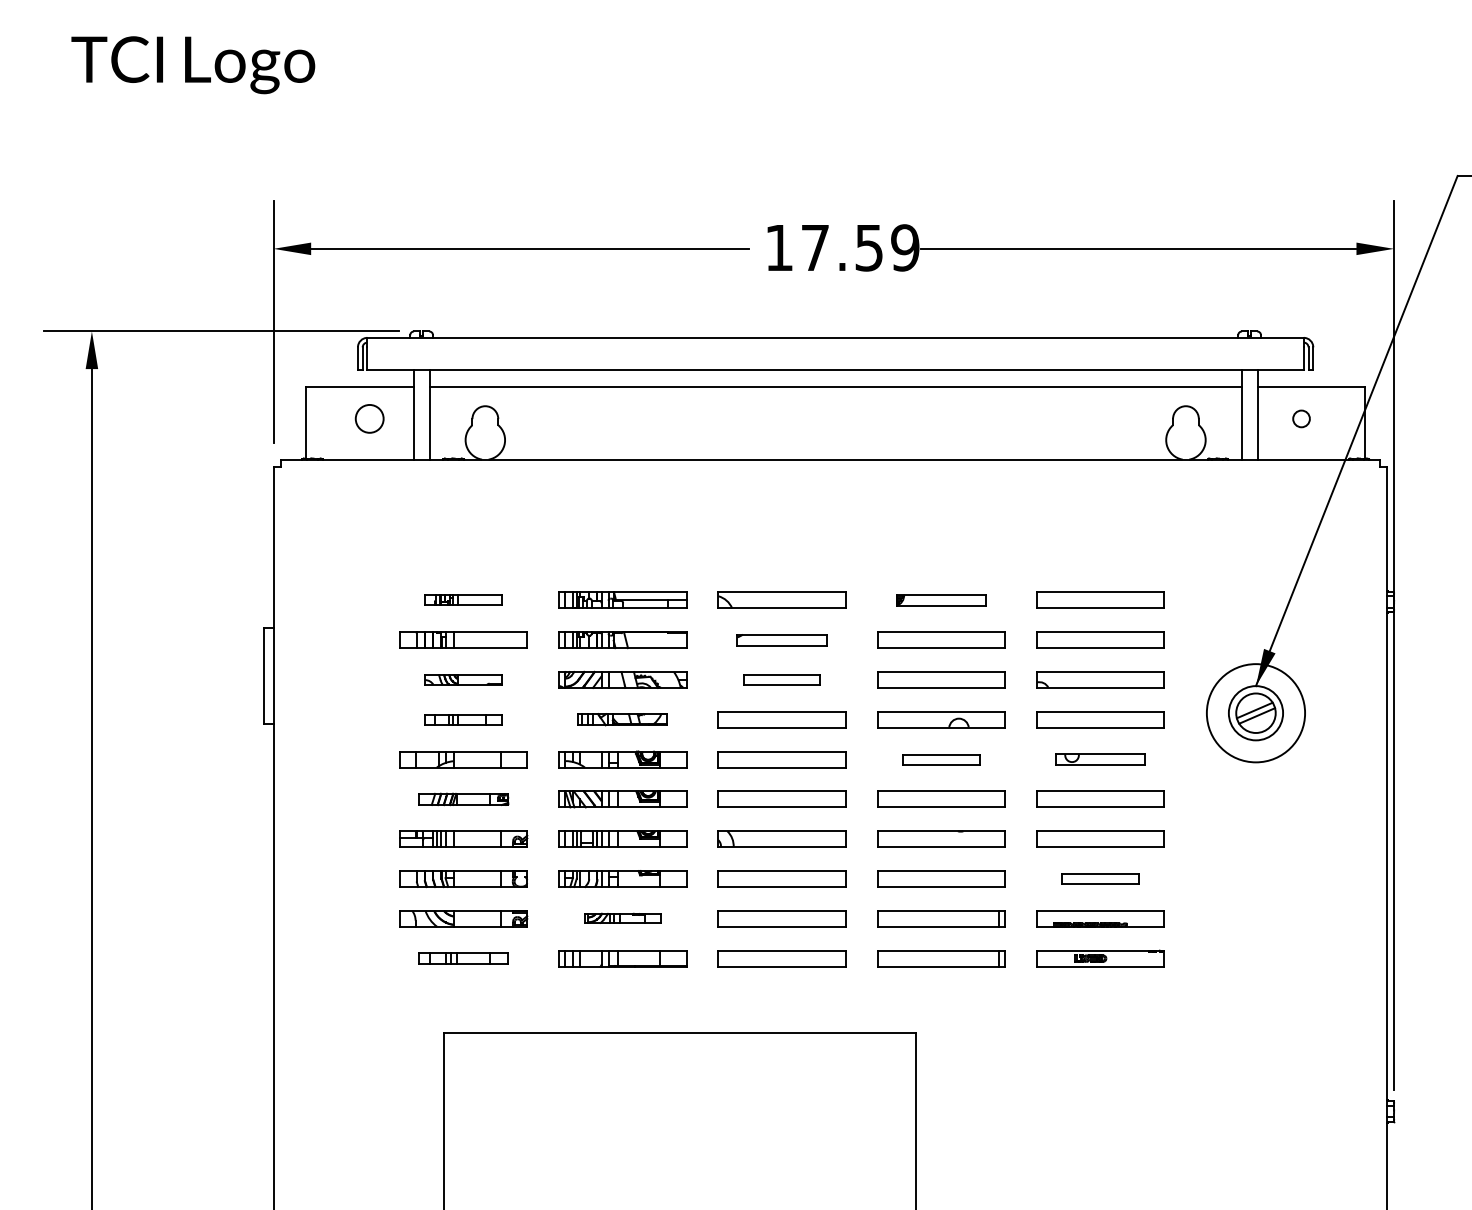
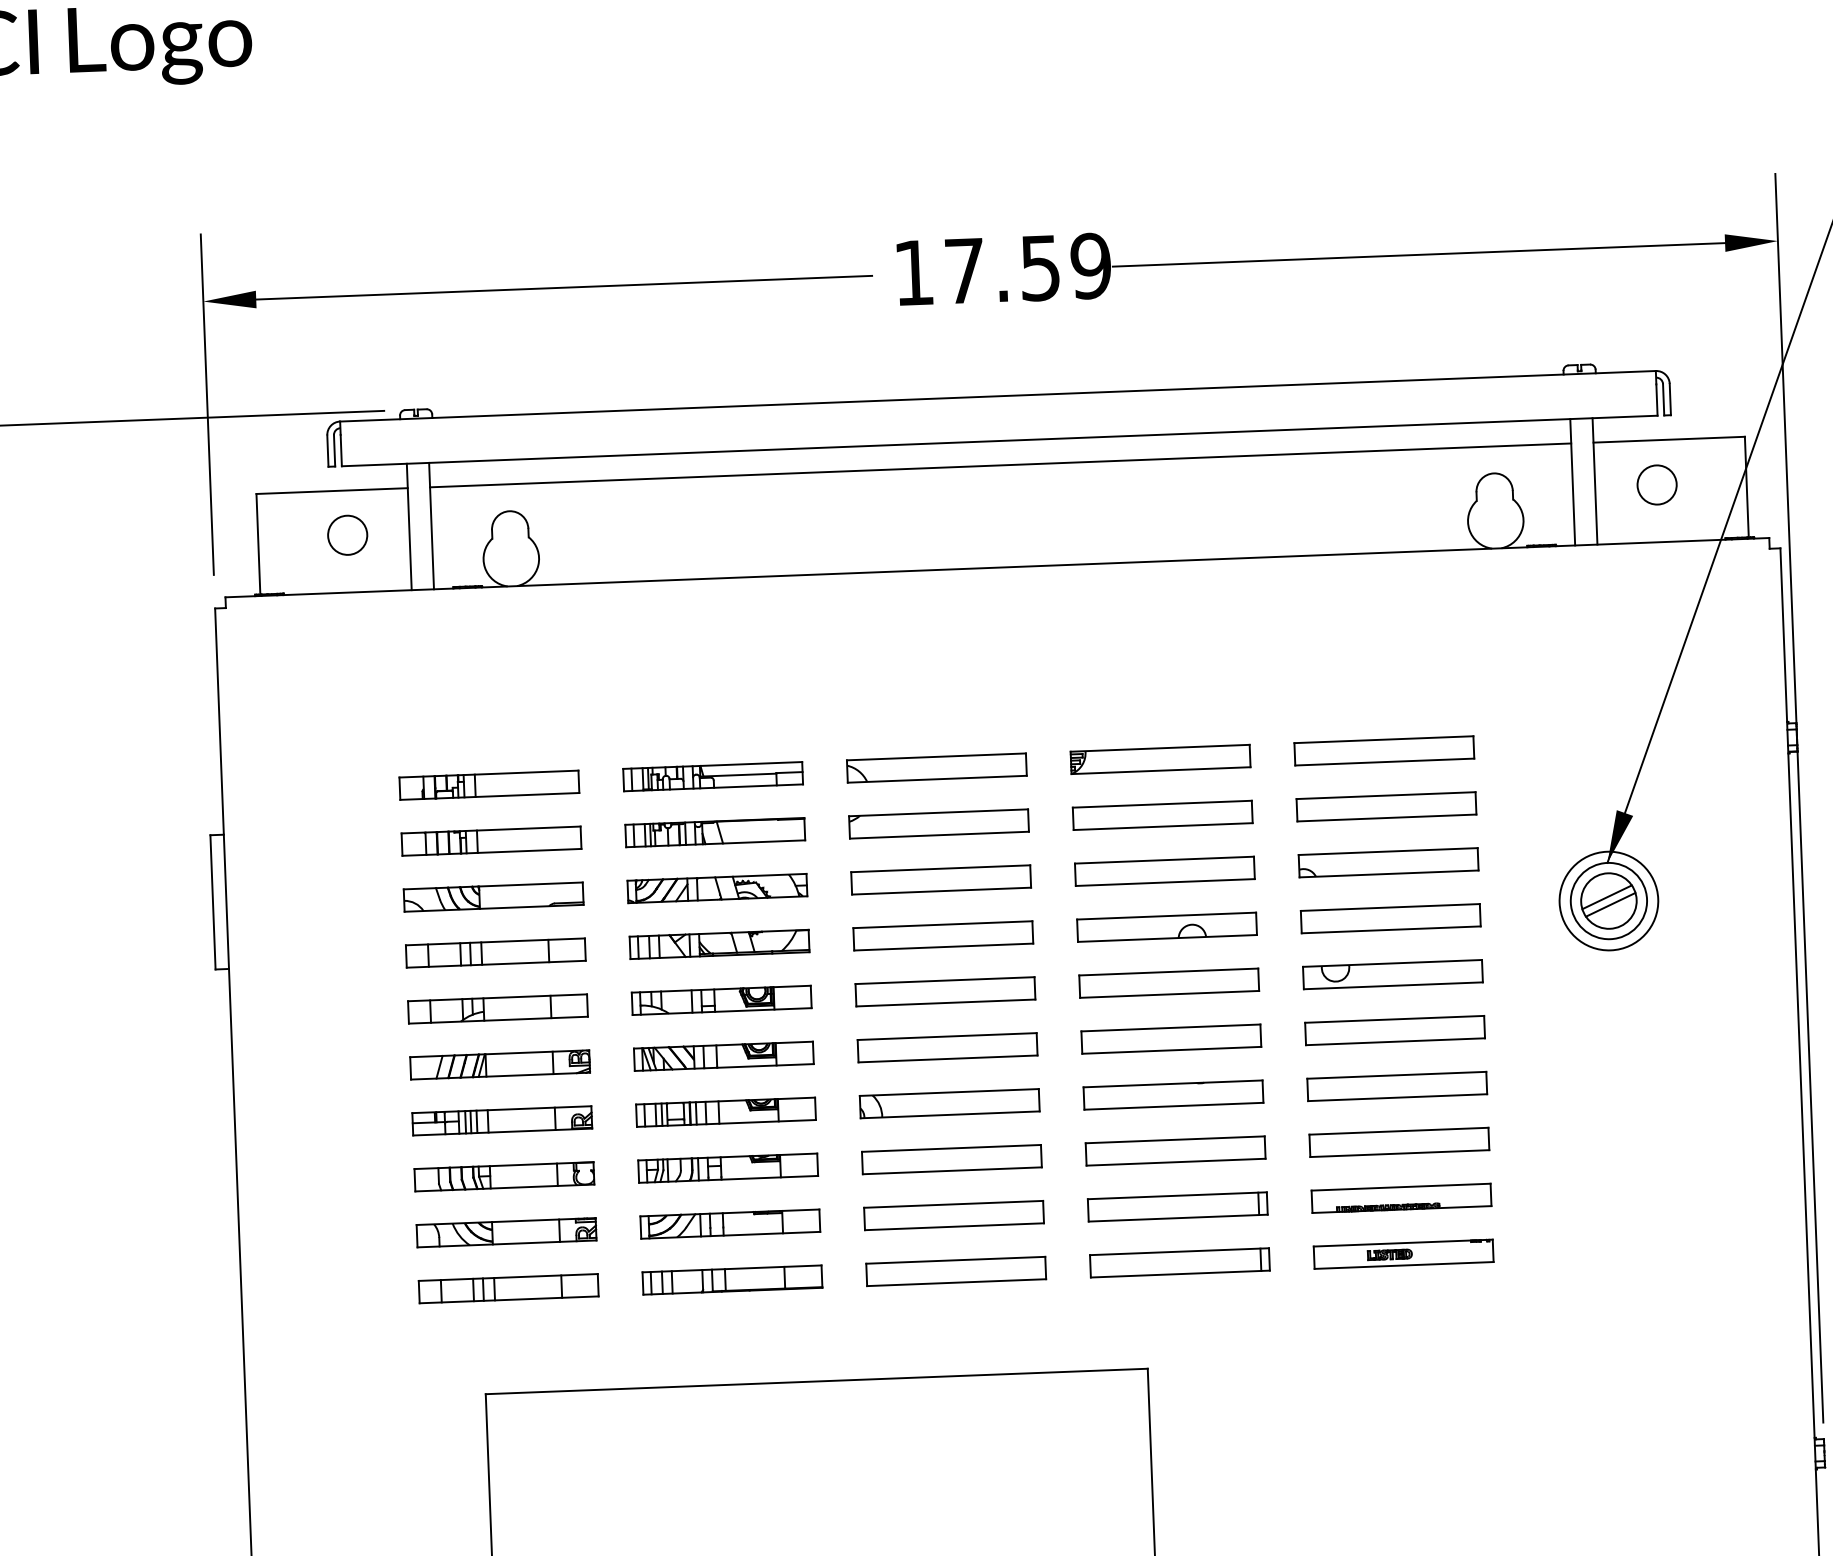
circle: (1301, 418) -> (1656, 484), size x1.67
part: (463, 599) -> (489, 784), size x1.67
part: (941, 599) -> (1160, 758), size x1.43
part: (781, 639) -> (938, 823), size x1.43
part: (463, 679) -> (493, 896), size x1.67
part: (781, 679) -> (940, 879), size x1.67
circle: (1255, 713) -> (1608, 901), size x0.71
part: (463, 719) -> (495, 952), size x1.67
part: (622, 719) -> (719, 944), size x1.43
part: (941, 759) -> (1169, 983), size x1.67
part: (1100, 759) -> (1392, 974), size x1.43
part: (463, 799) -> (500, 1065), size x1.43
part: (1100, 878) -> (1399, 1141), size x1.67
part: (622, 918) -> (729, 1223), size x1.67
part: (463, 958) -> (508, 1288), size x1.43

